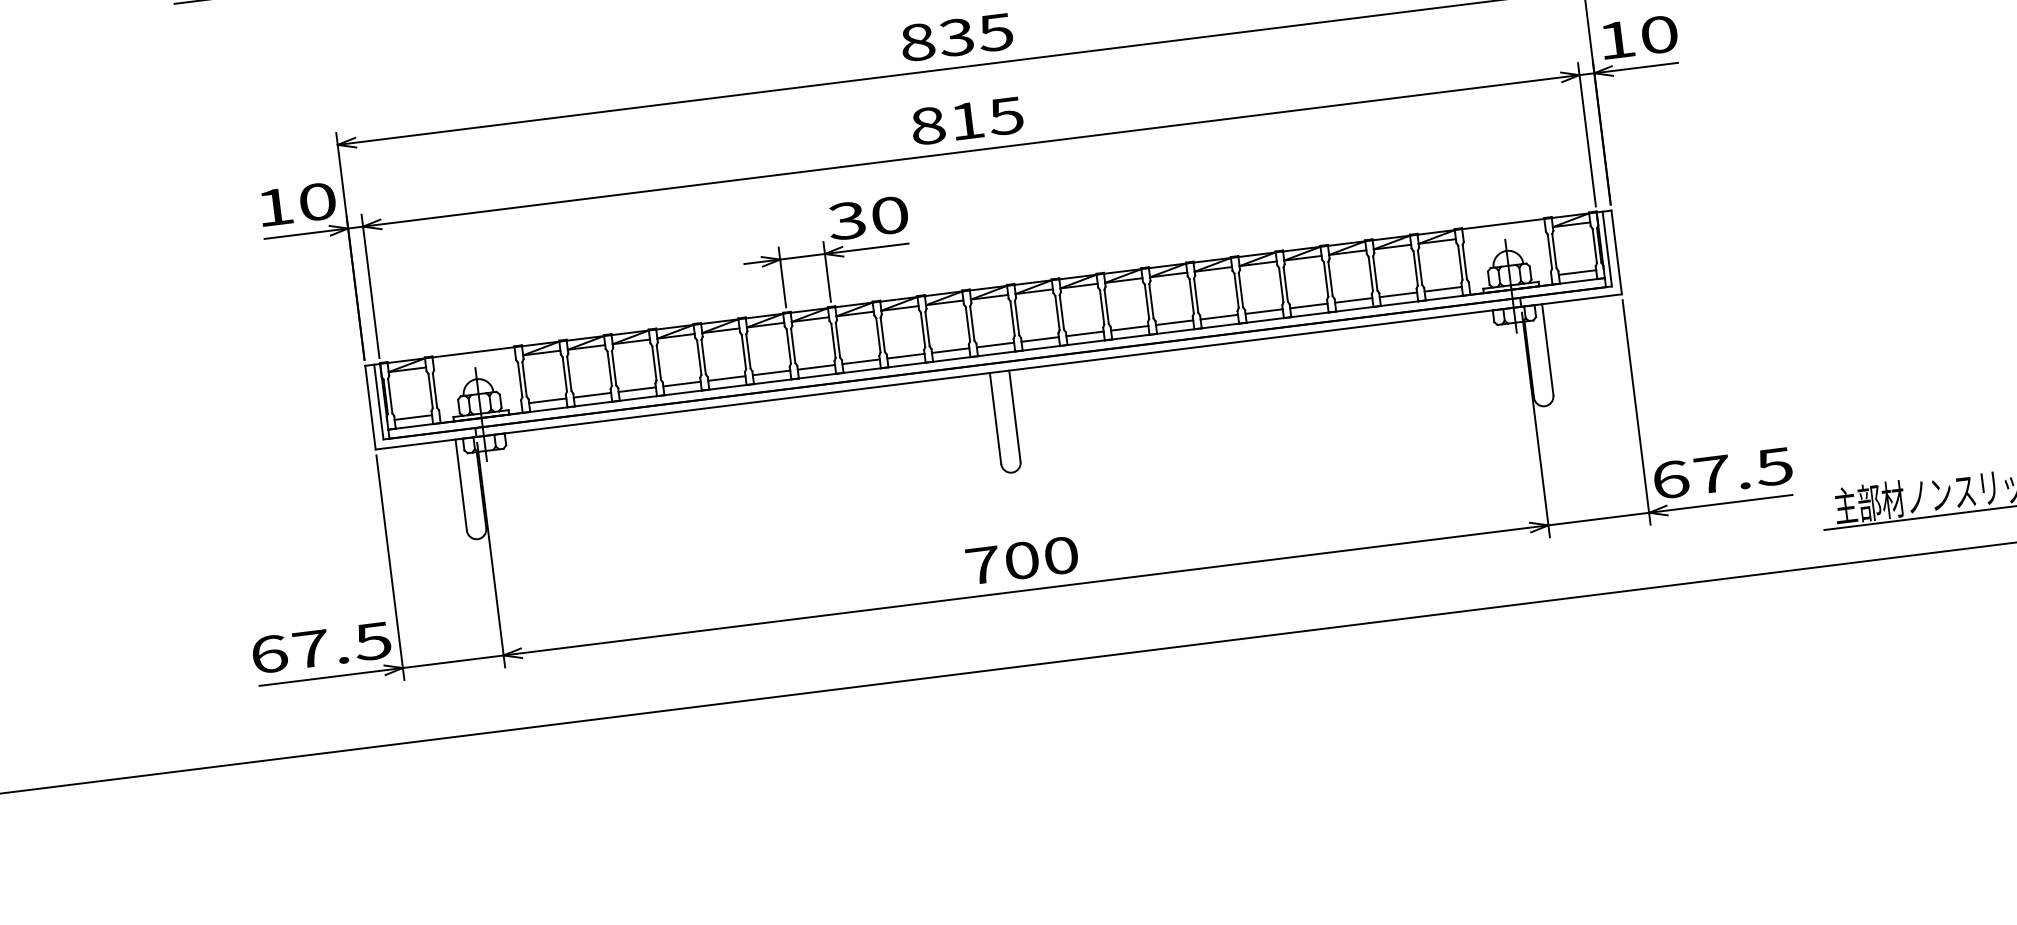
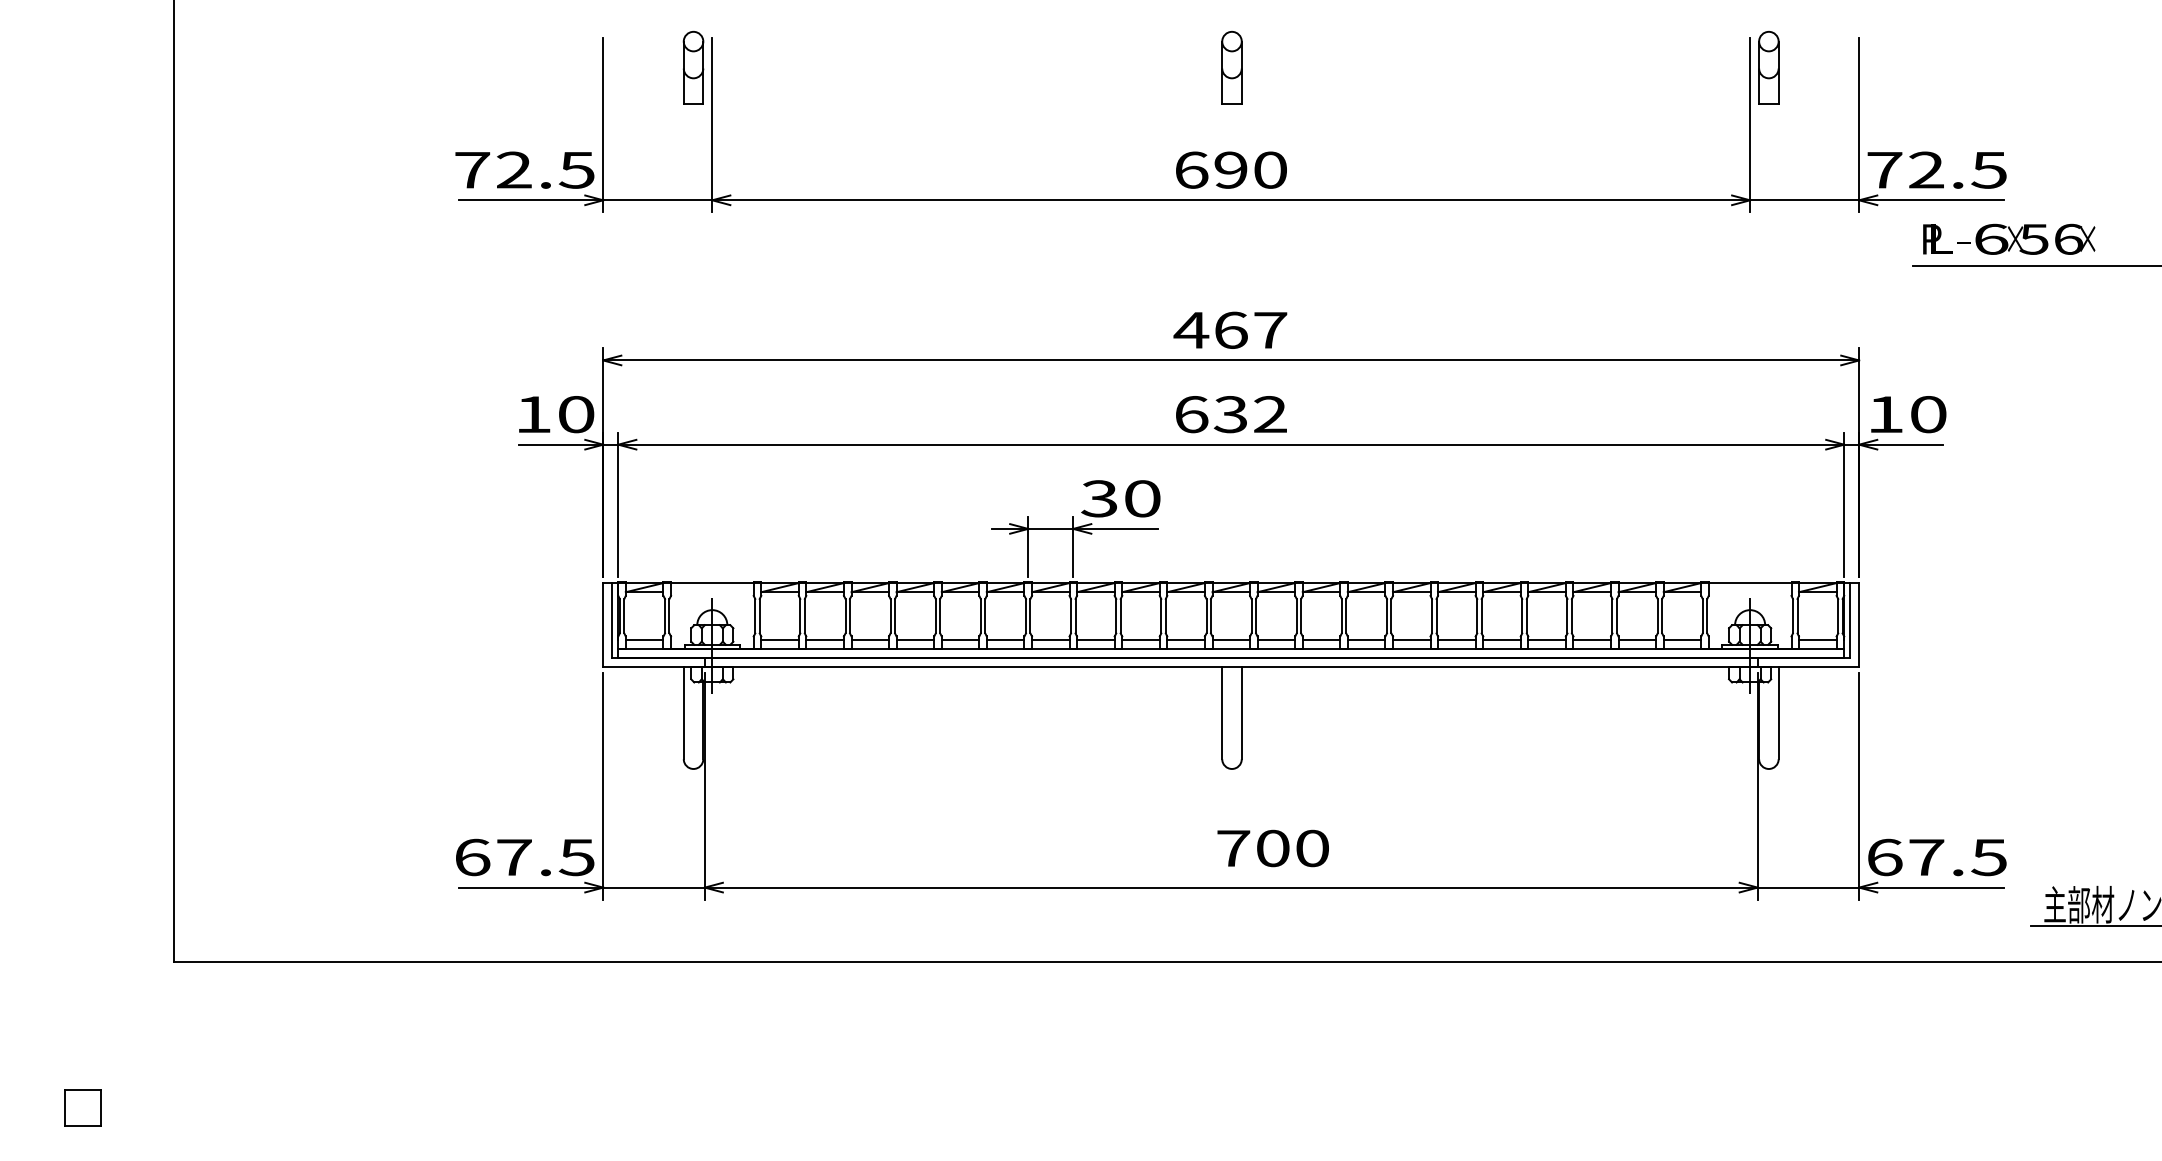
text: (956, 36) -> (1230, 329), 835 -> 467
text: (966, 121) -> (1230, 414), 815 -> 632
text: (1021, 560) -> (1272, 848), moved

